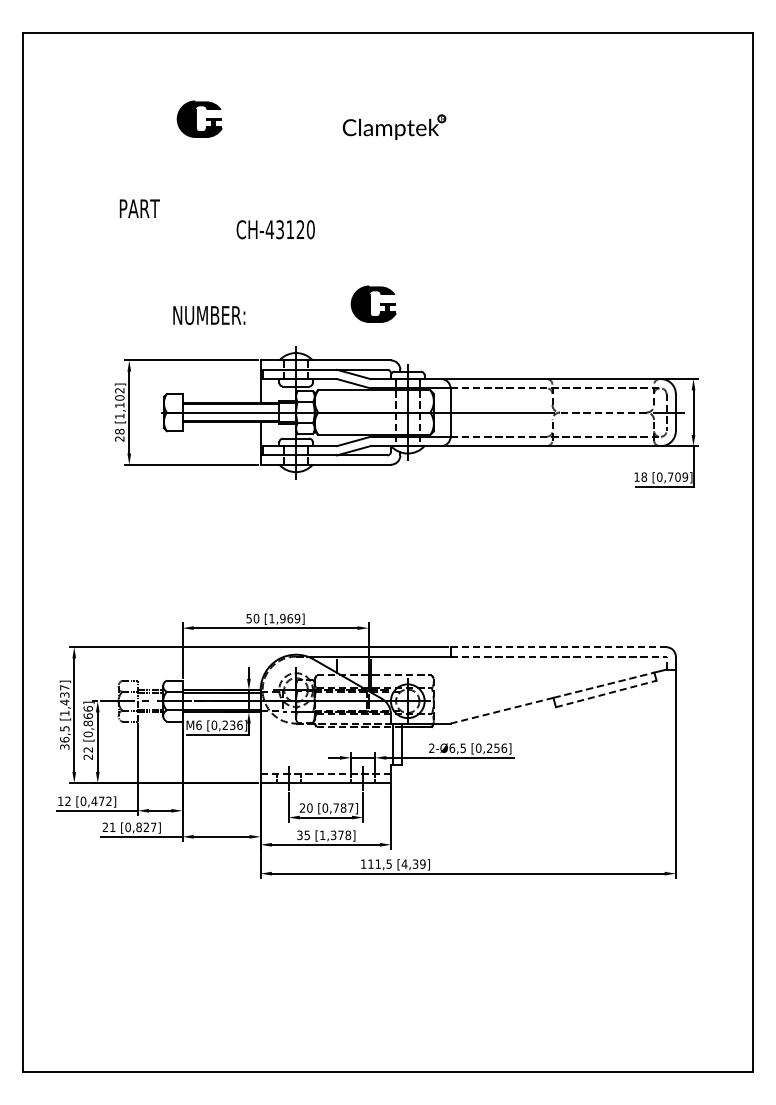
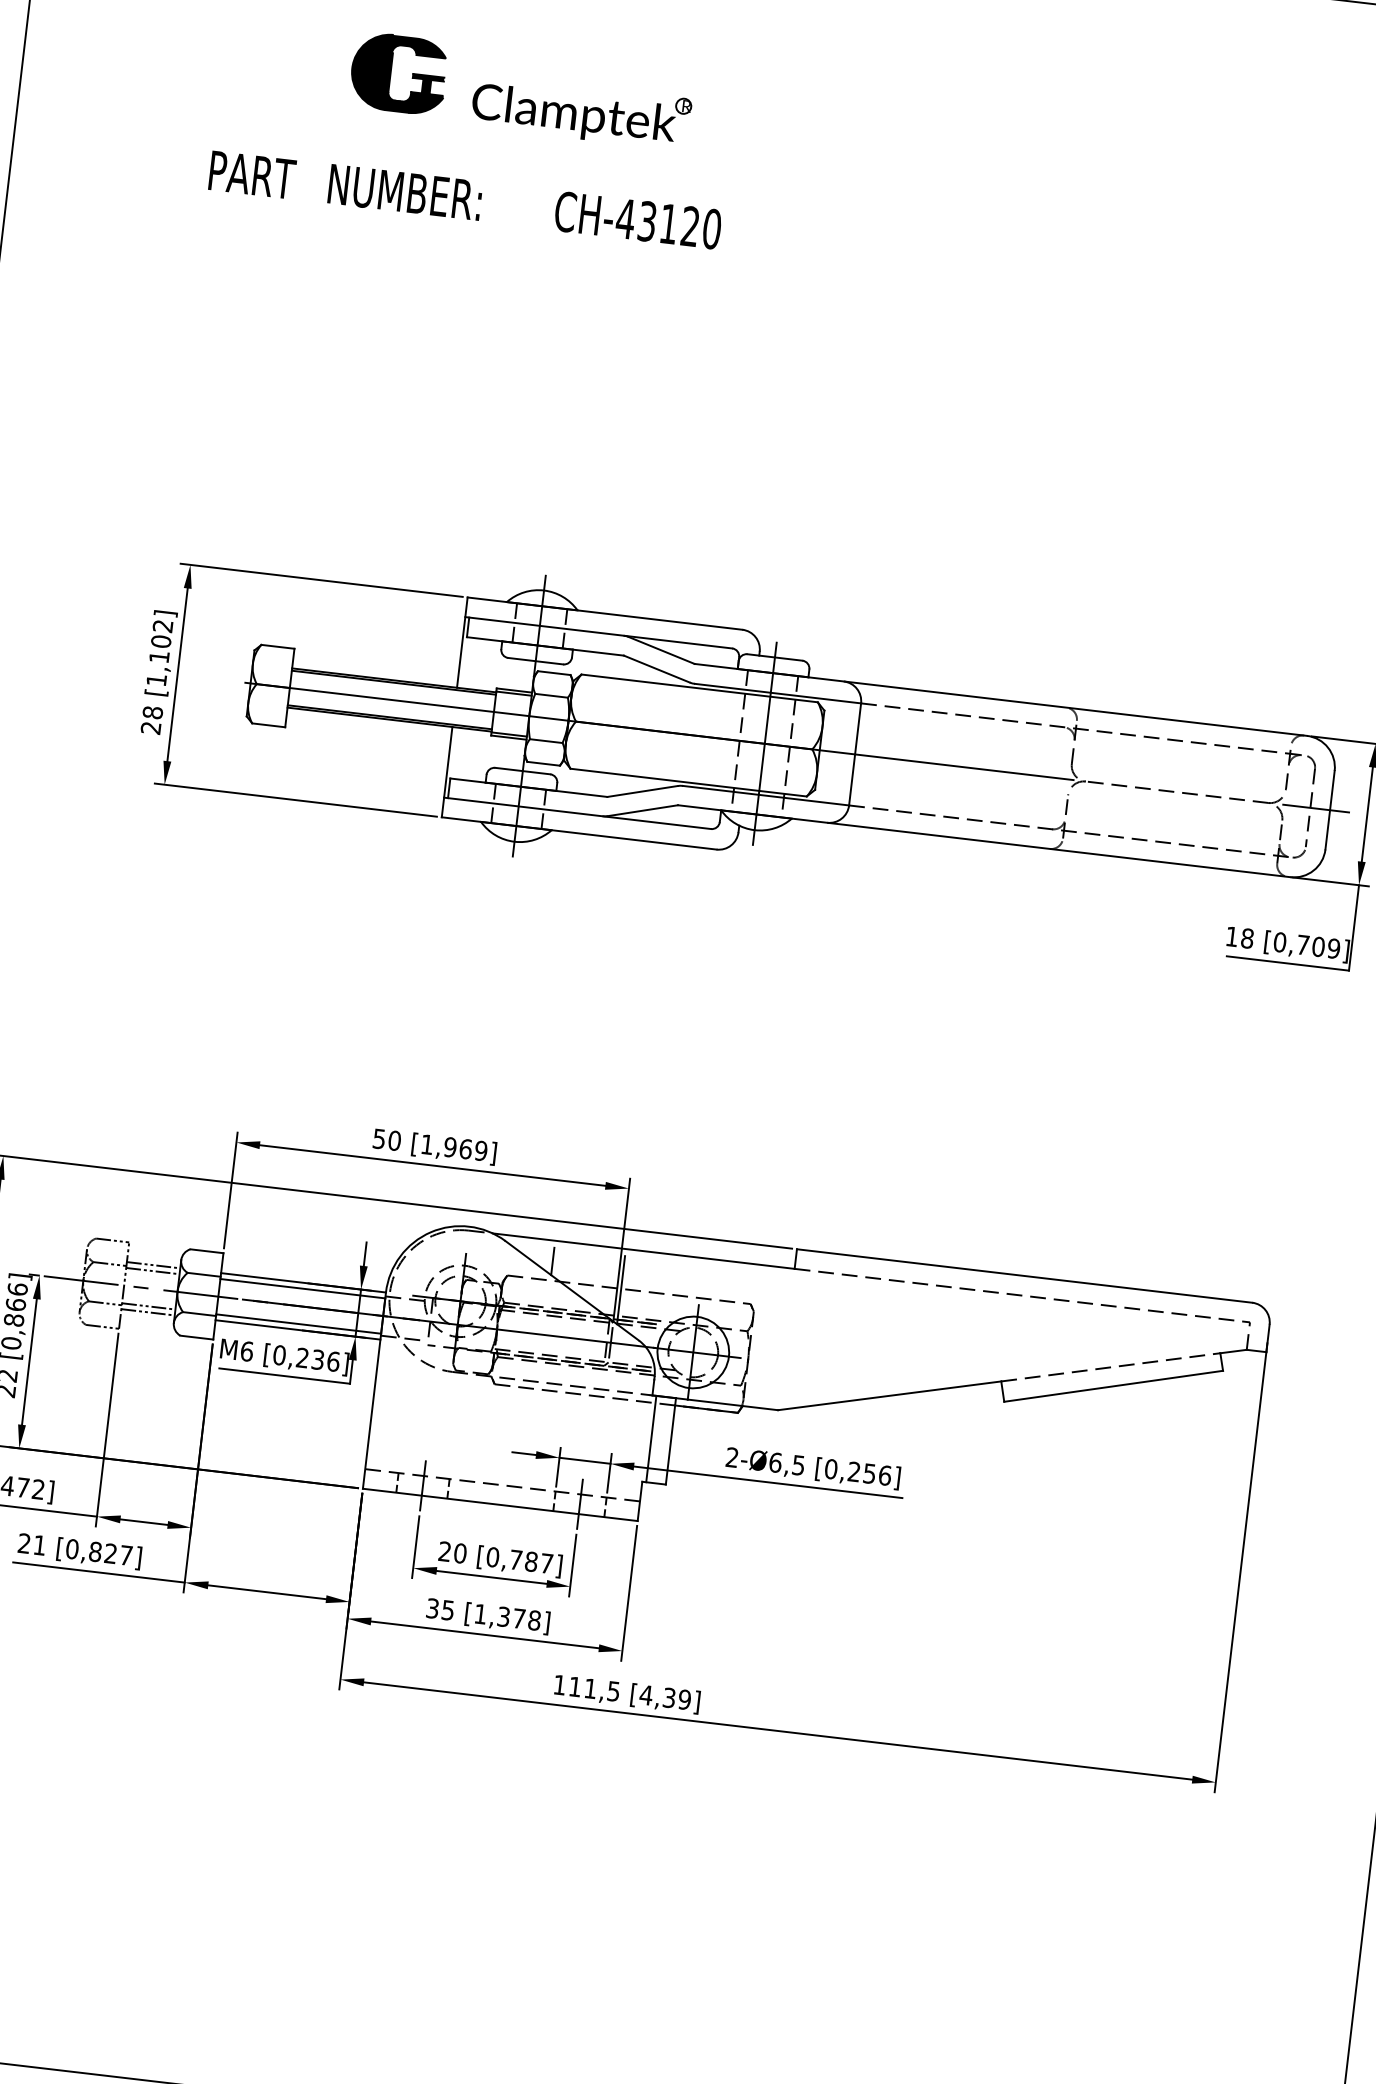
part: (394, 126) -> (582, 110), moved
text: (139, 208) -> (251, 174), moved
text: (275, 229) -> (637, 219), moved
part: (373, 303) -> (719, 505), removed
text: (209, 315) -> (405, 192), moved
line: (558, 647) -> (1024, 1276), dashed -> solid
line: (606, 693) -> (1114, 1385), dashed -> solid
line: (502, 710) -> (890, 1395), dashed -> solid

